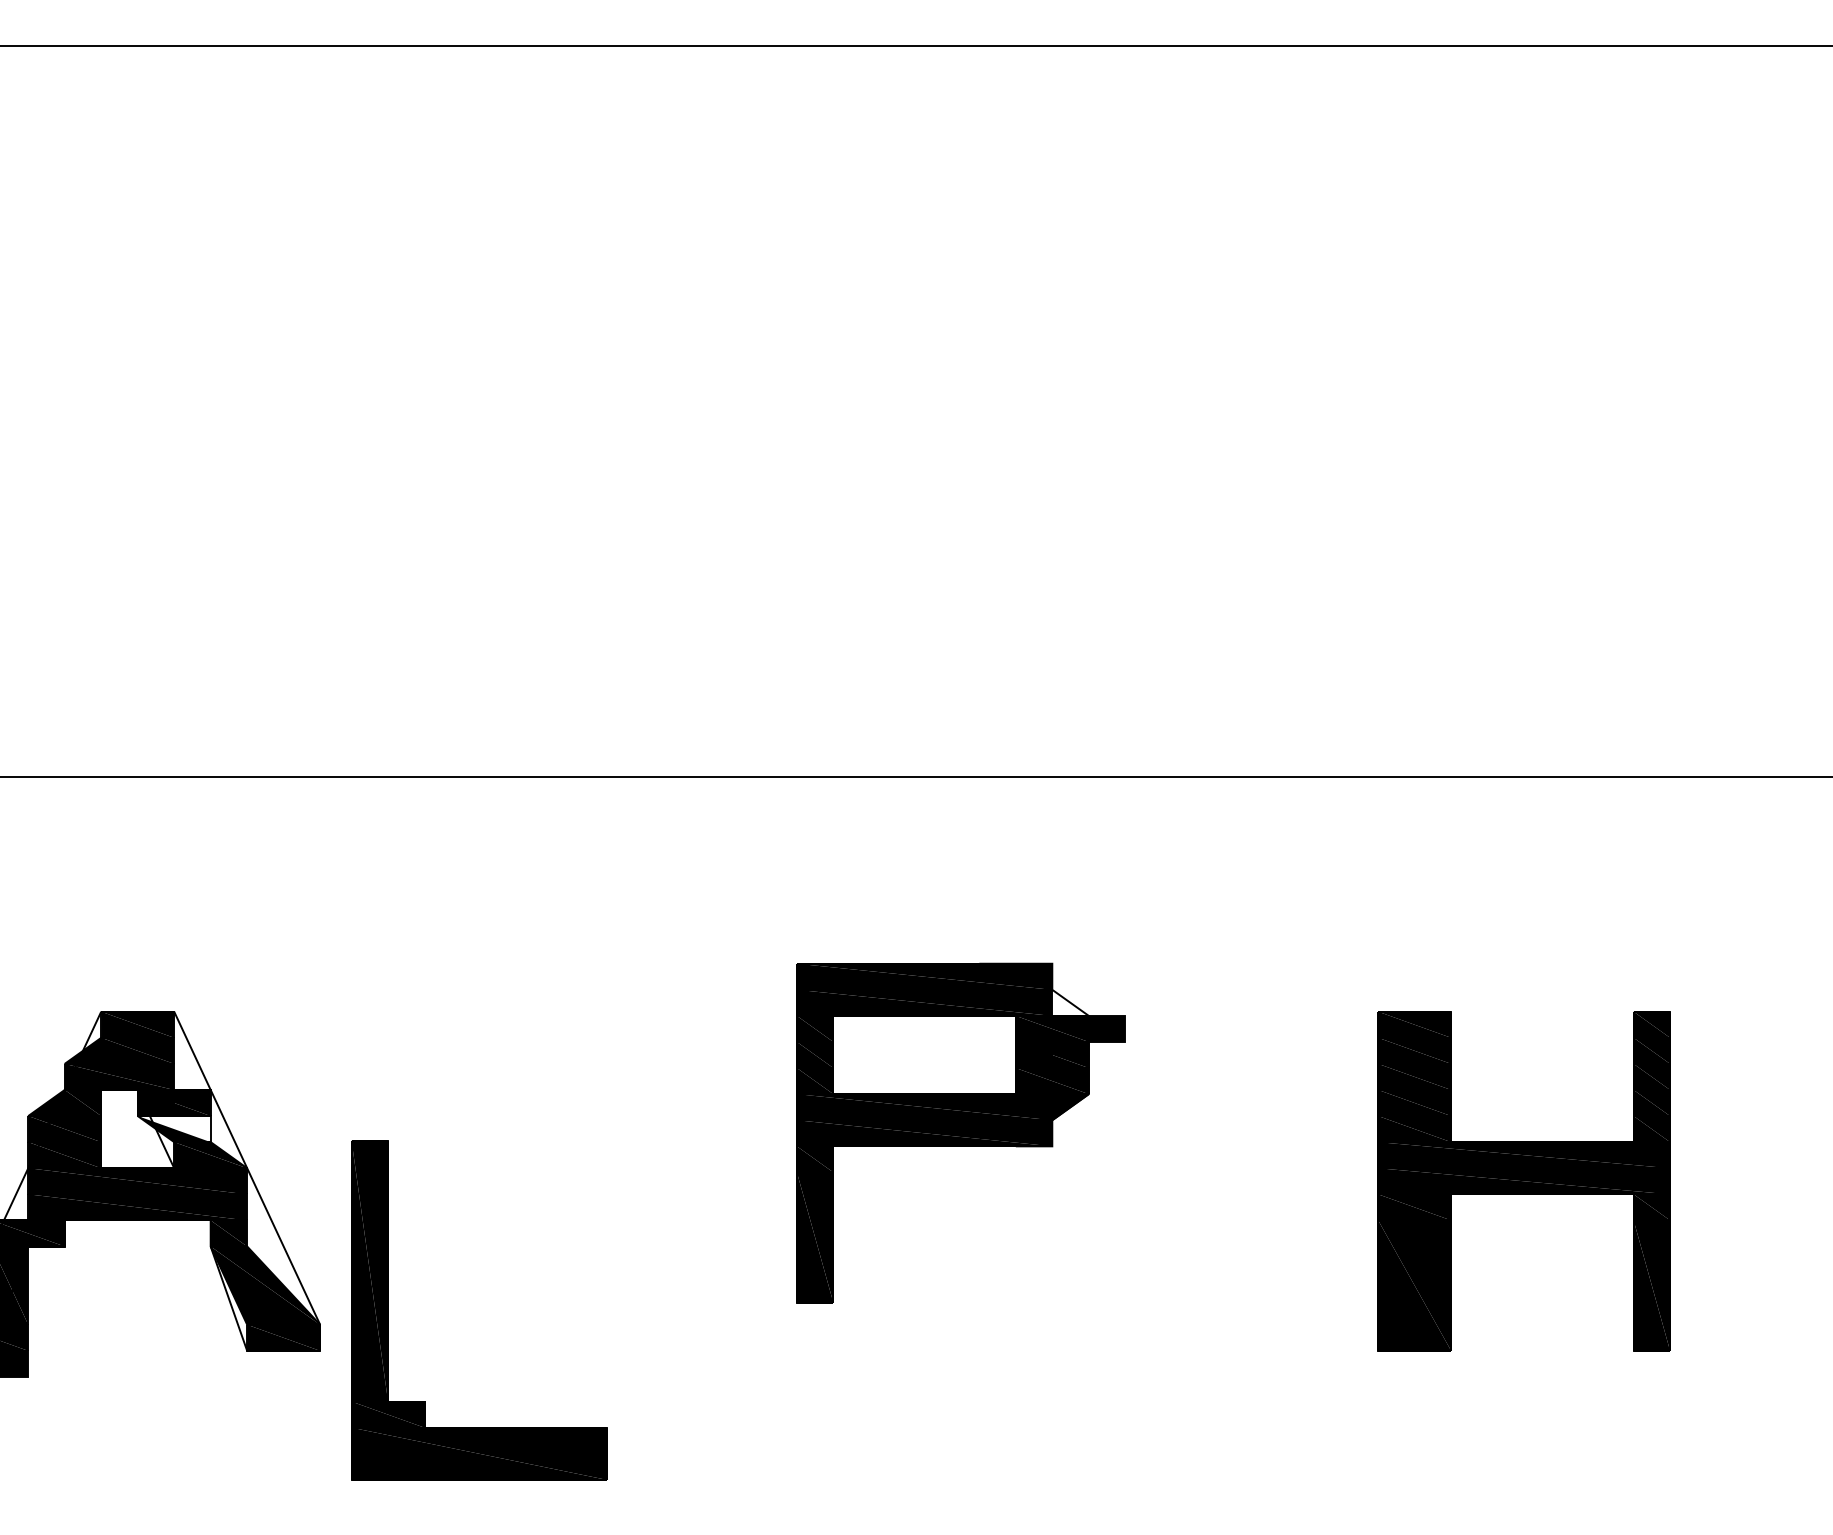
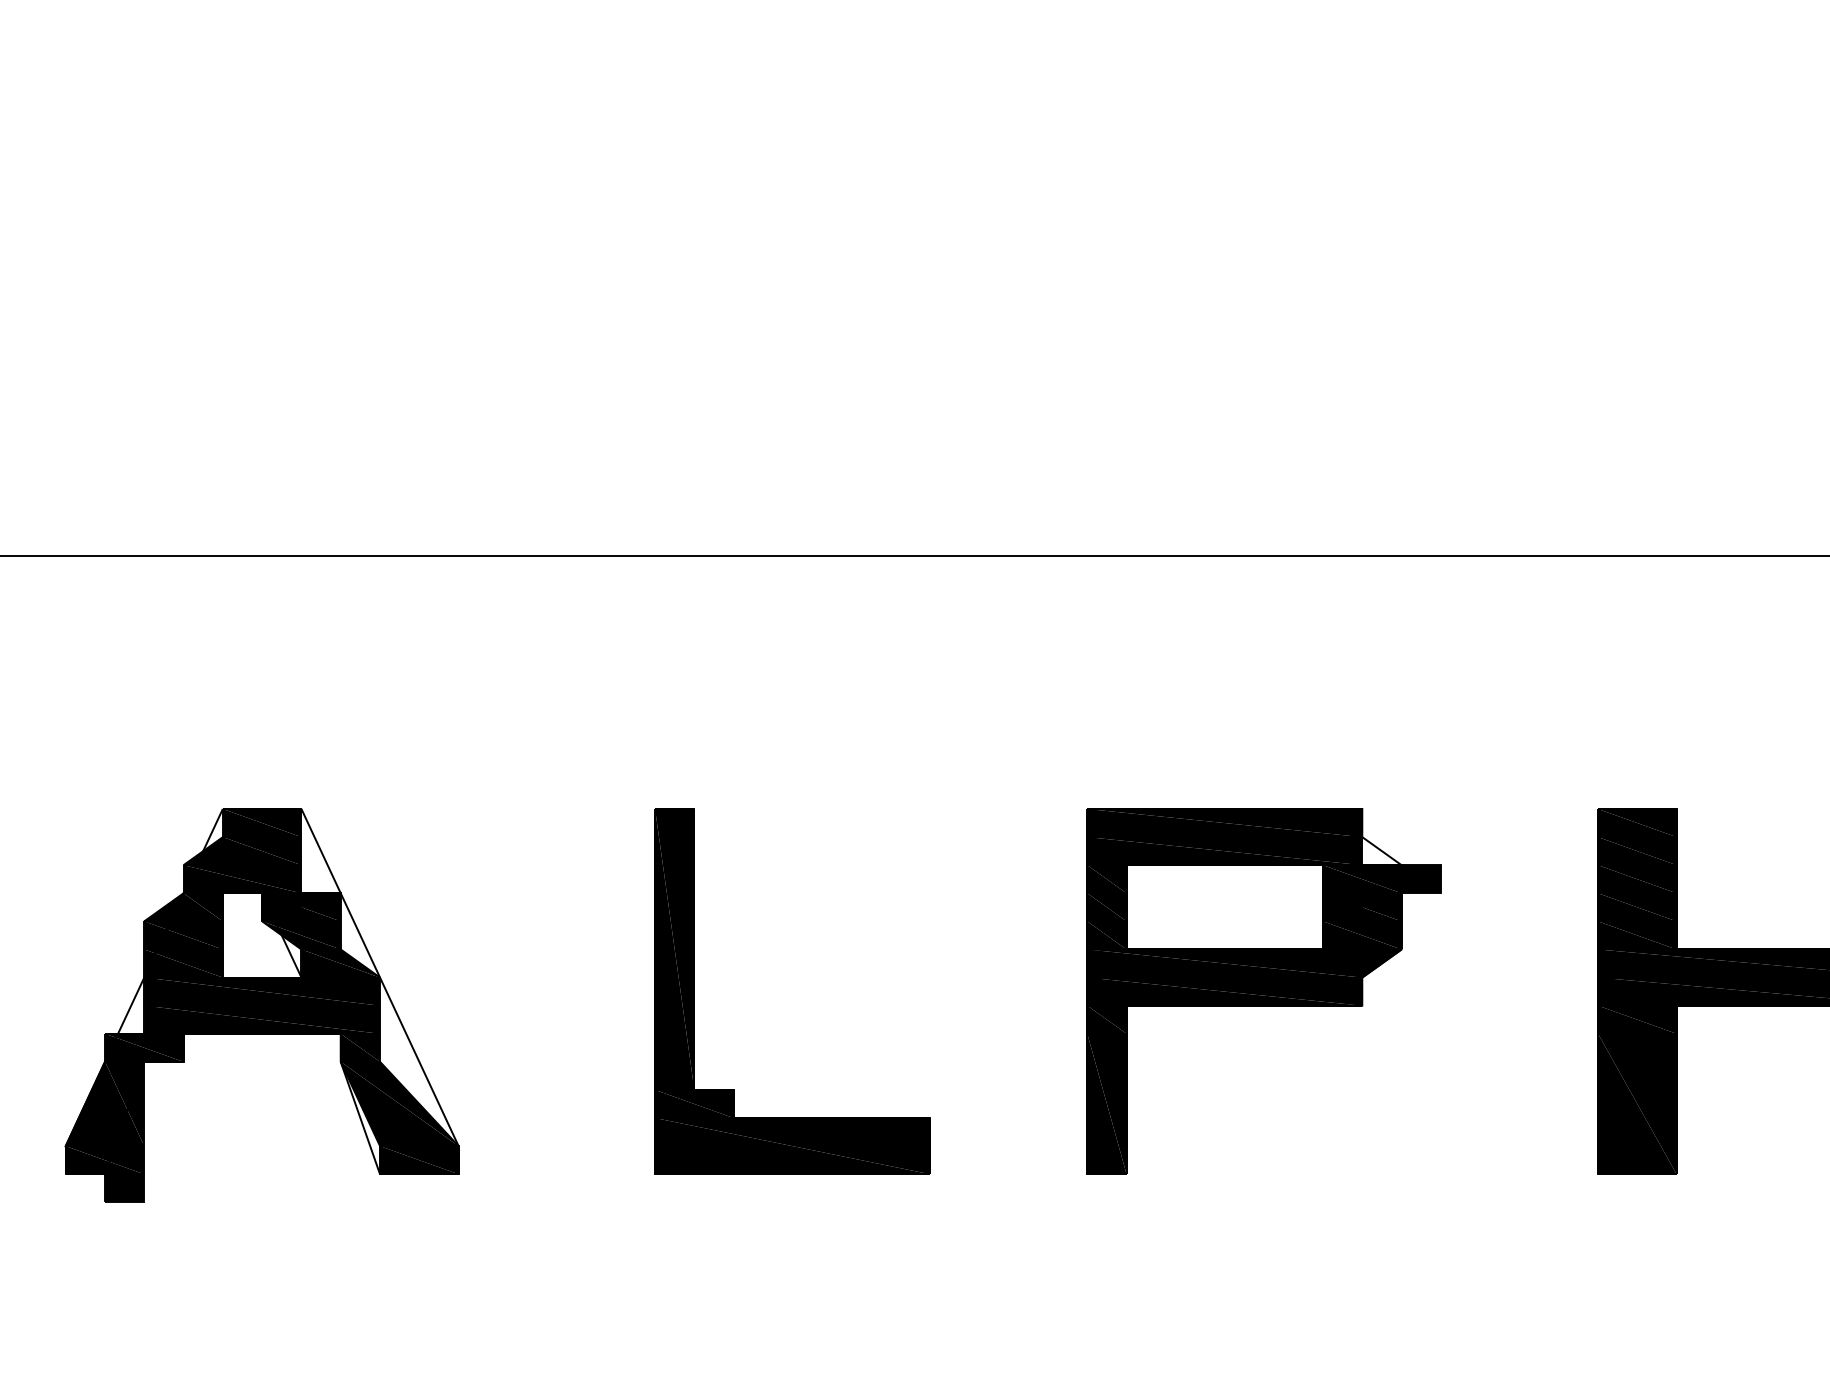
fill: (173, 1129) -> (300, 935), added
part: (960, 1132) -> (1263, 990), moved
part: (388, 1310) -> (694, 991), moved

